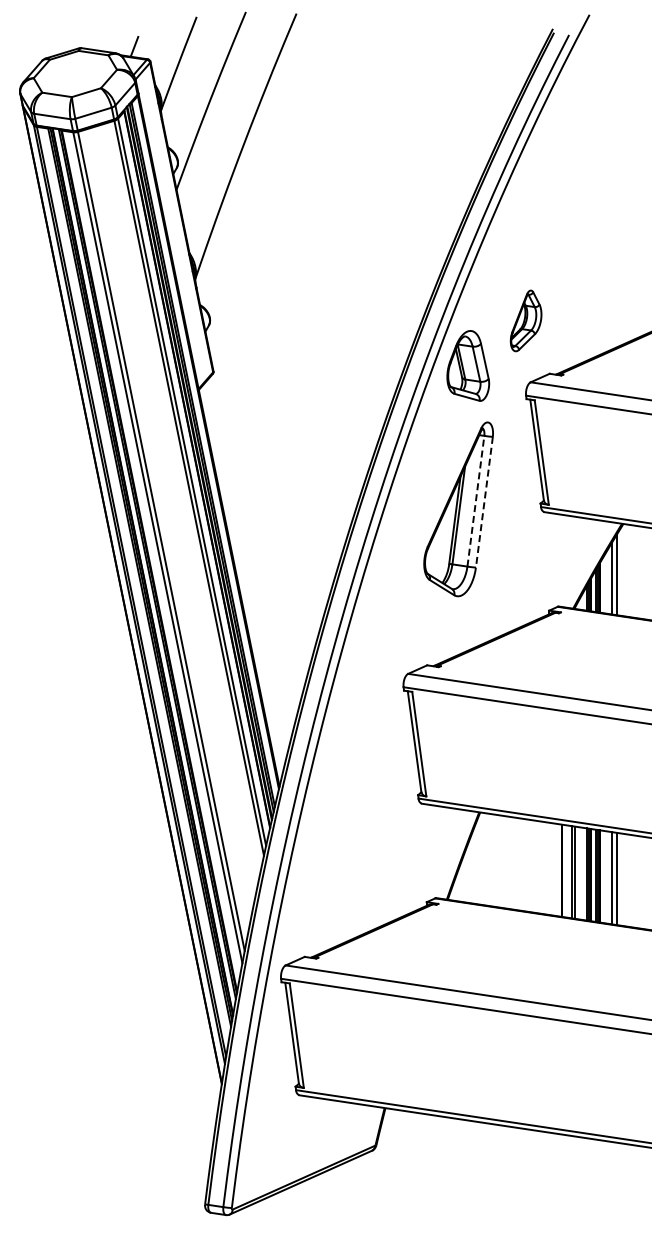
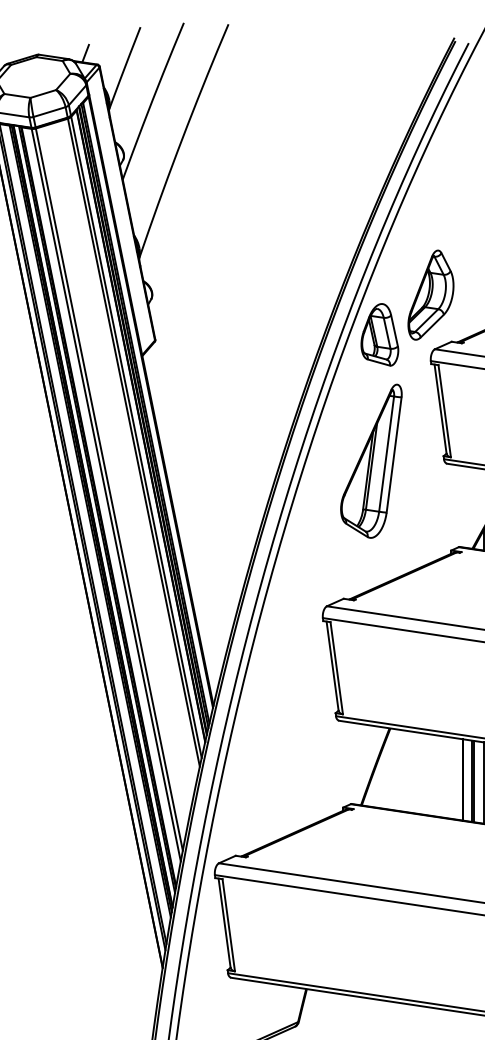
part: (525, 320) -> (430, 294), size x1.67
line: (475, 501) -> (386, 454), dashed -> solid
line: (484, 502) -> (394, 455), dashed -> solid

